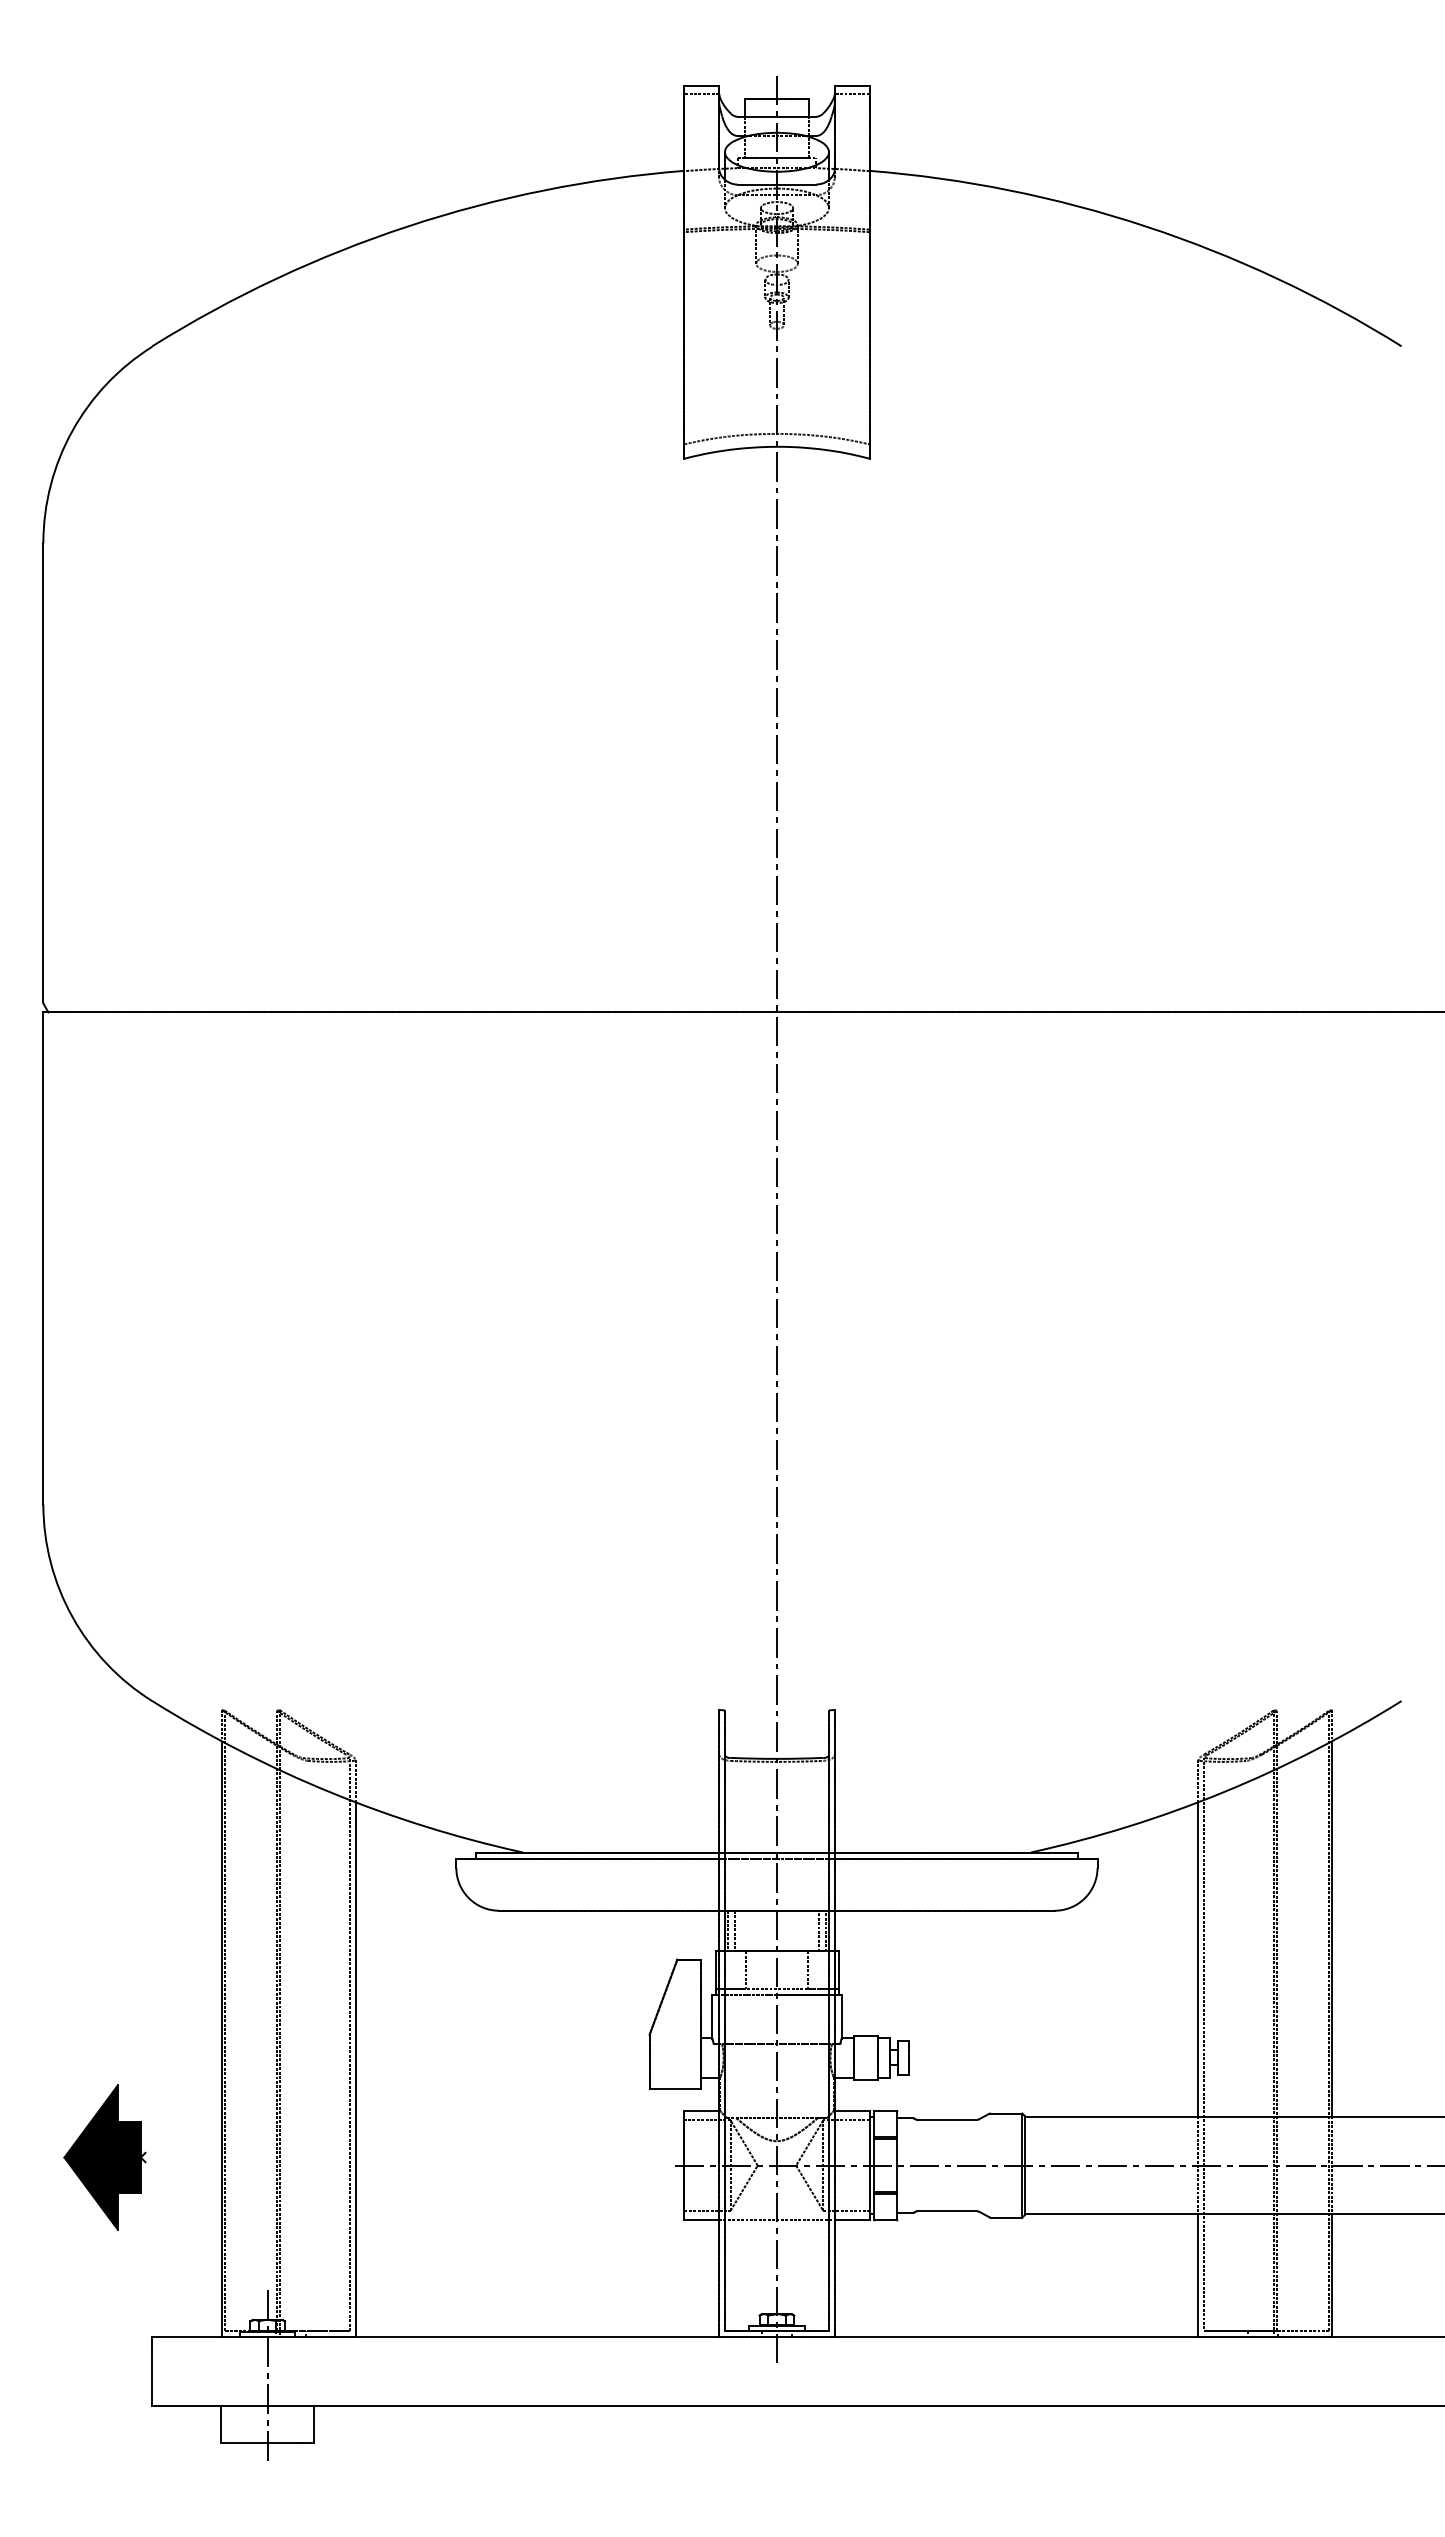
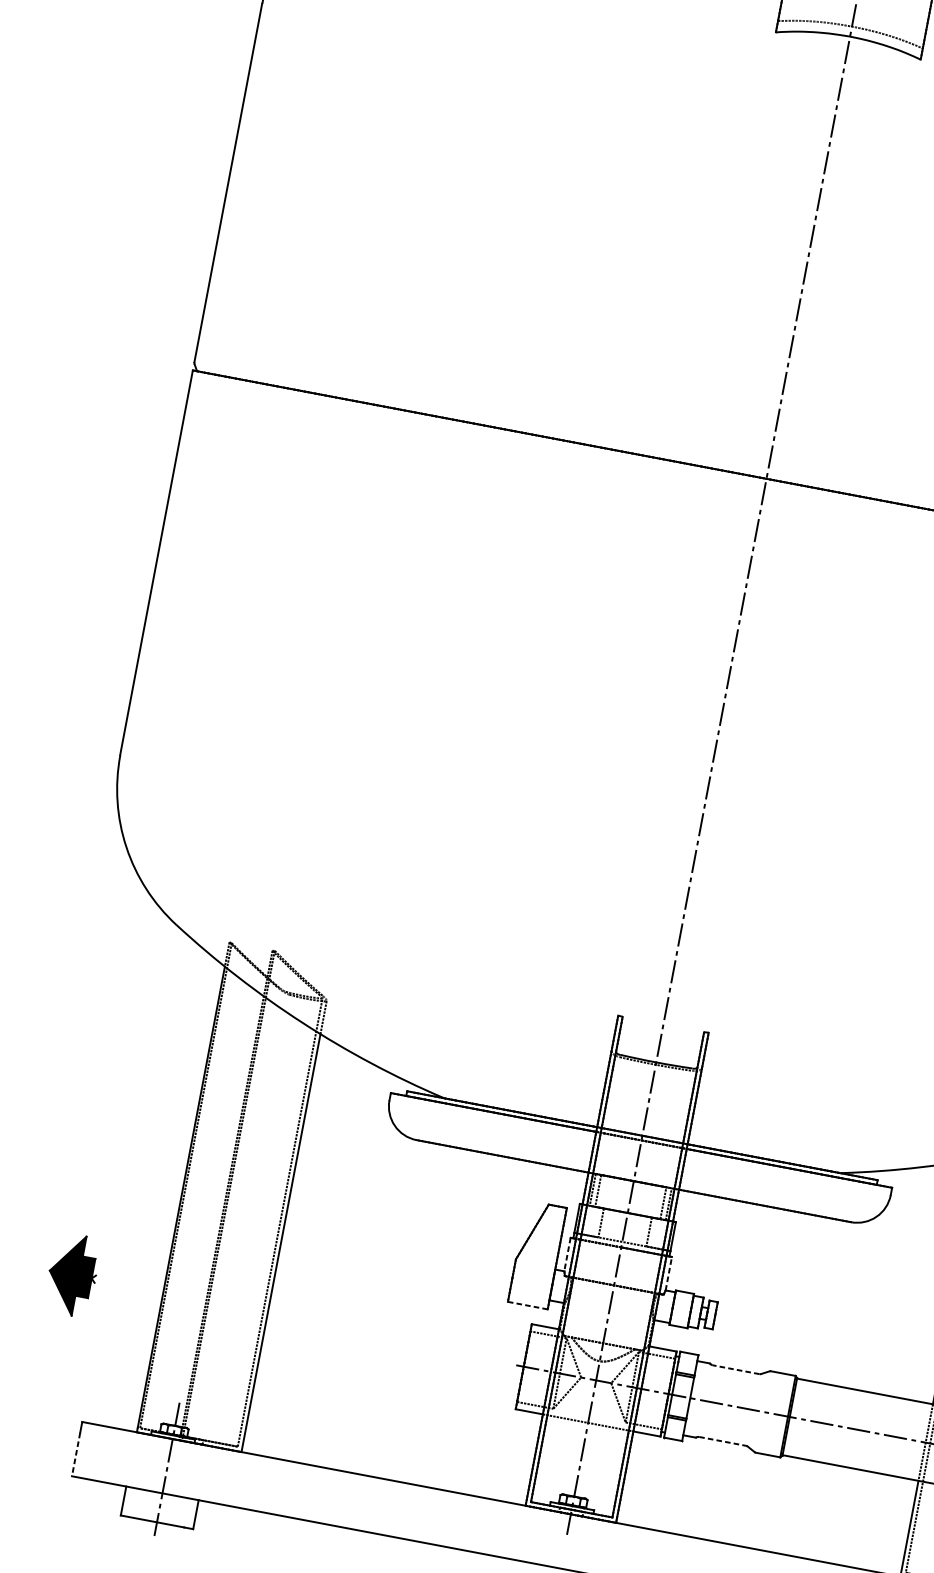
line: (712, 2017) -> (567, 1255), solid -> dashed
line: (841, 2017) -> (668, 1274), solid -> dashed
line: (675, 2089) -> (528, 1305), solid -> dashed
line: (947, 2119) -> (736, 1369), solid -> dashed
part: (104, 2157) -> (71, 1274), size x0.7
line: (947, 2211) -> (722, 1441), solid -> dashed
line: (151, 2378) -> (75, 1454), solid -> dashed

